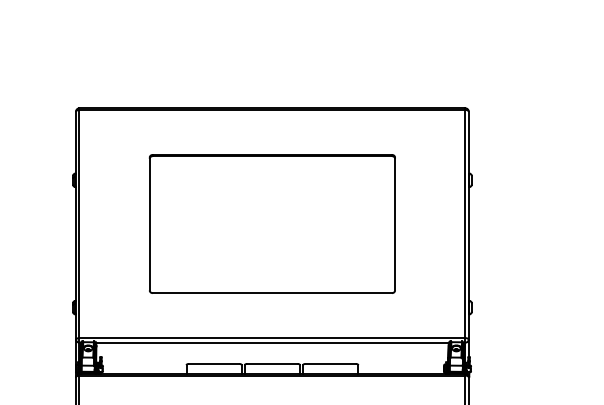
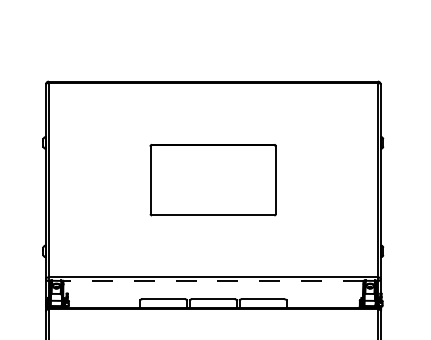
part: (271, 223) -> (212, 179), size x0.6
line: (272, 342) -> (213, 281), solid -> dashed

